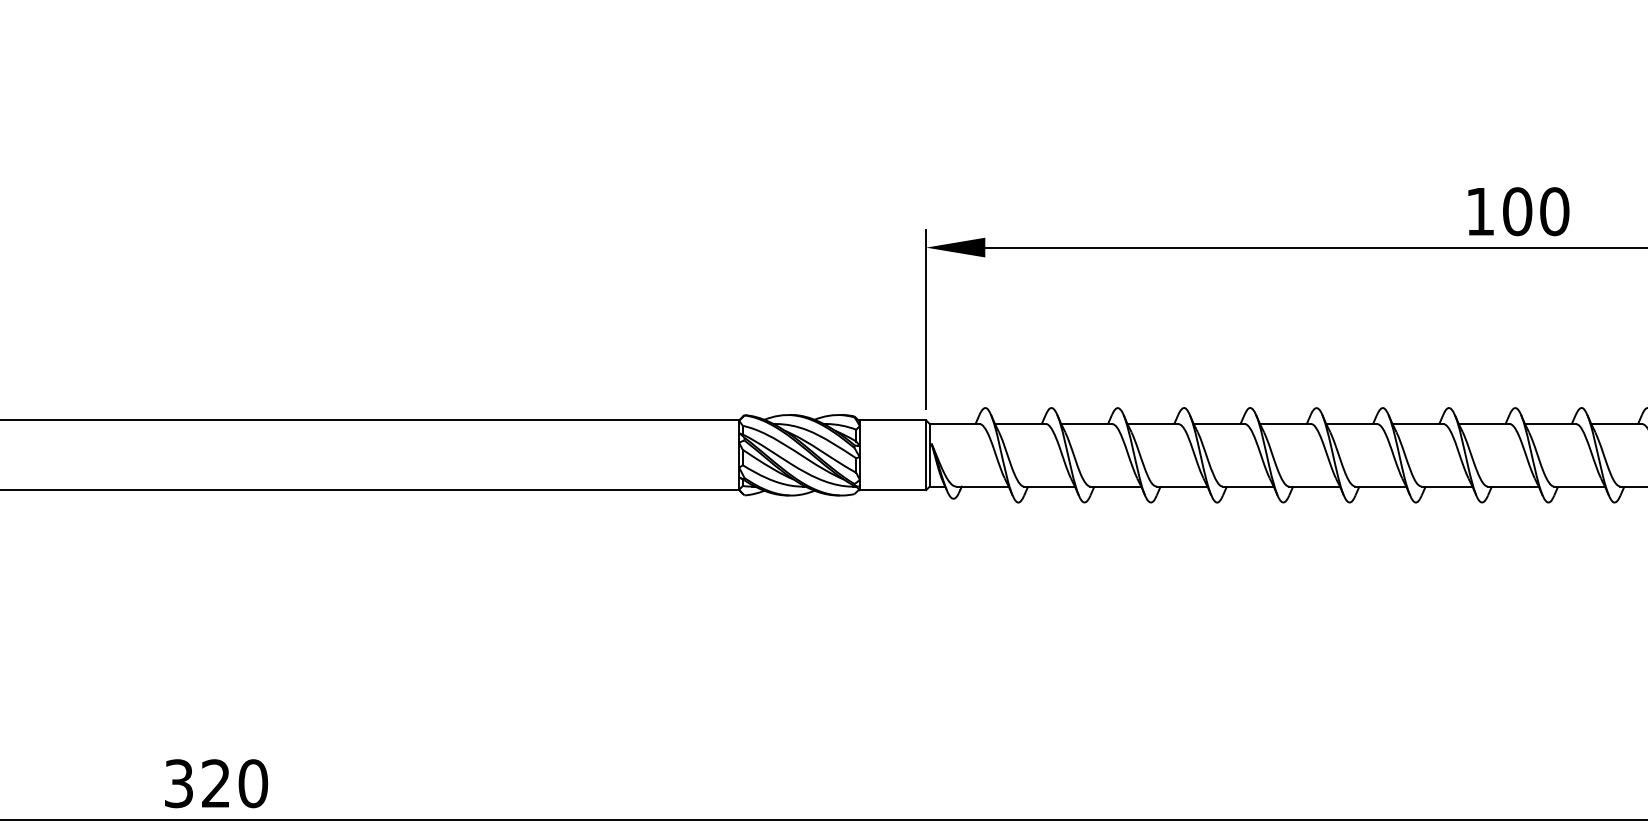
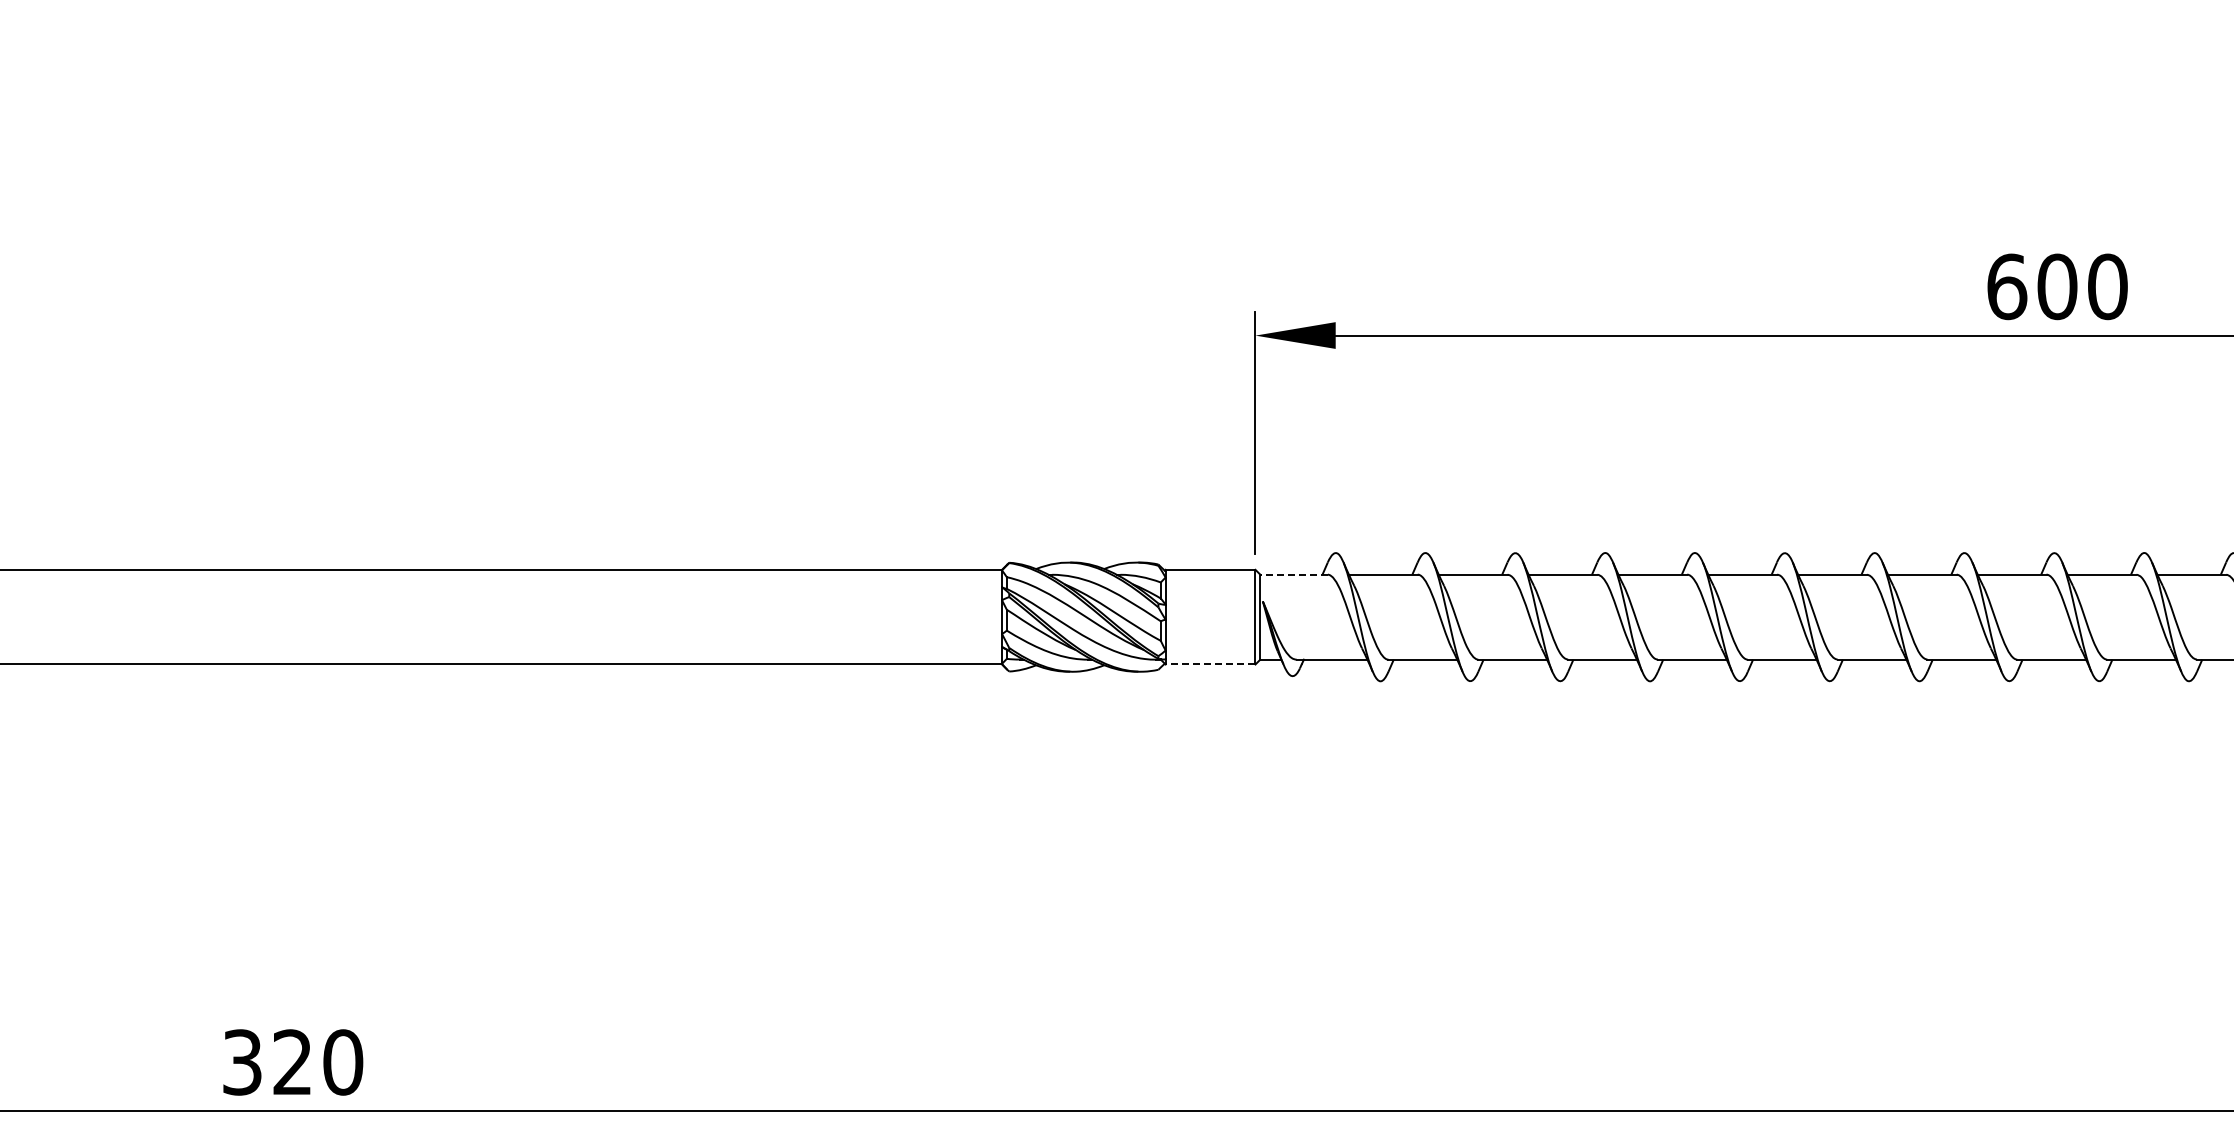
text: (1480, 211) -> (2007, 286), 100 -> 600
line: (954, 423) -> (1294, 574), solid -> dashed
line: (892, 490) -> (1210, 664), solid -> dashed

